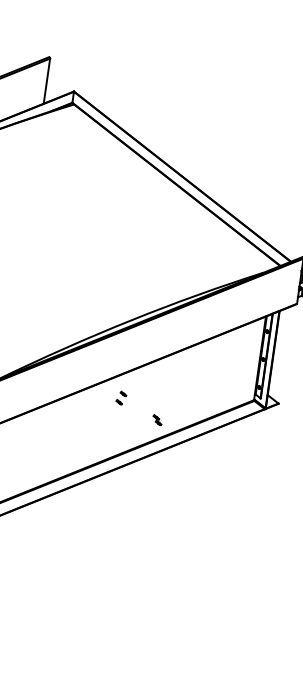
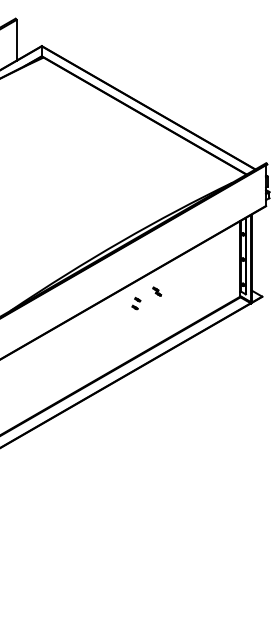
part: (121, 398) -> (136, 303), moved
part: (157, 420) -> (157, 291), moved

